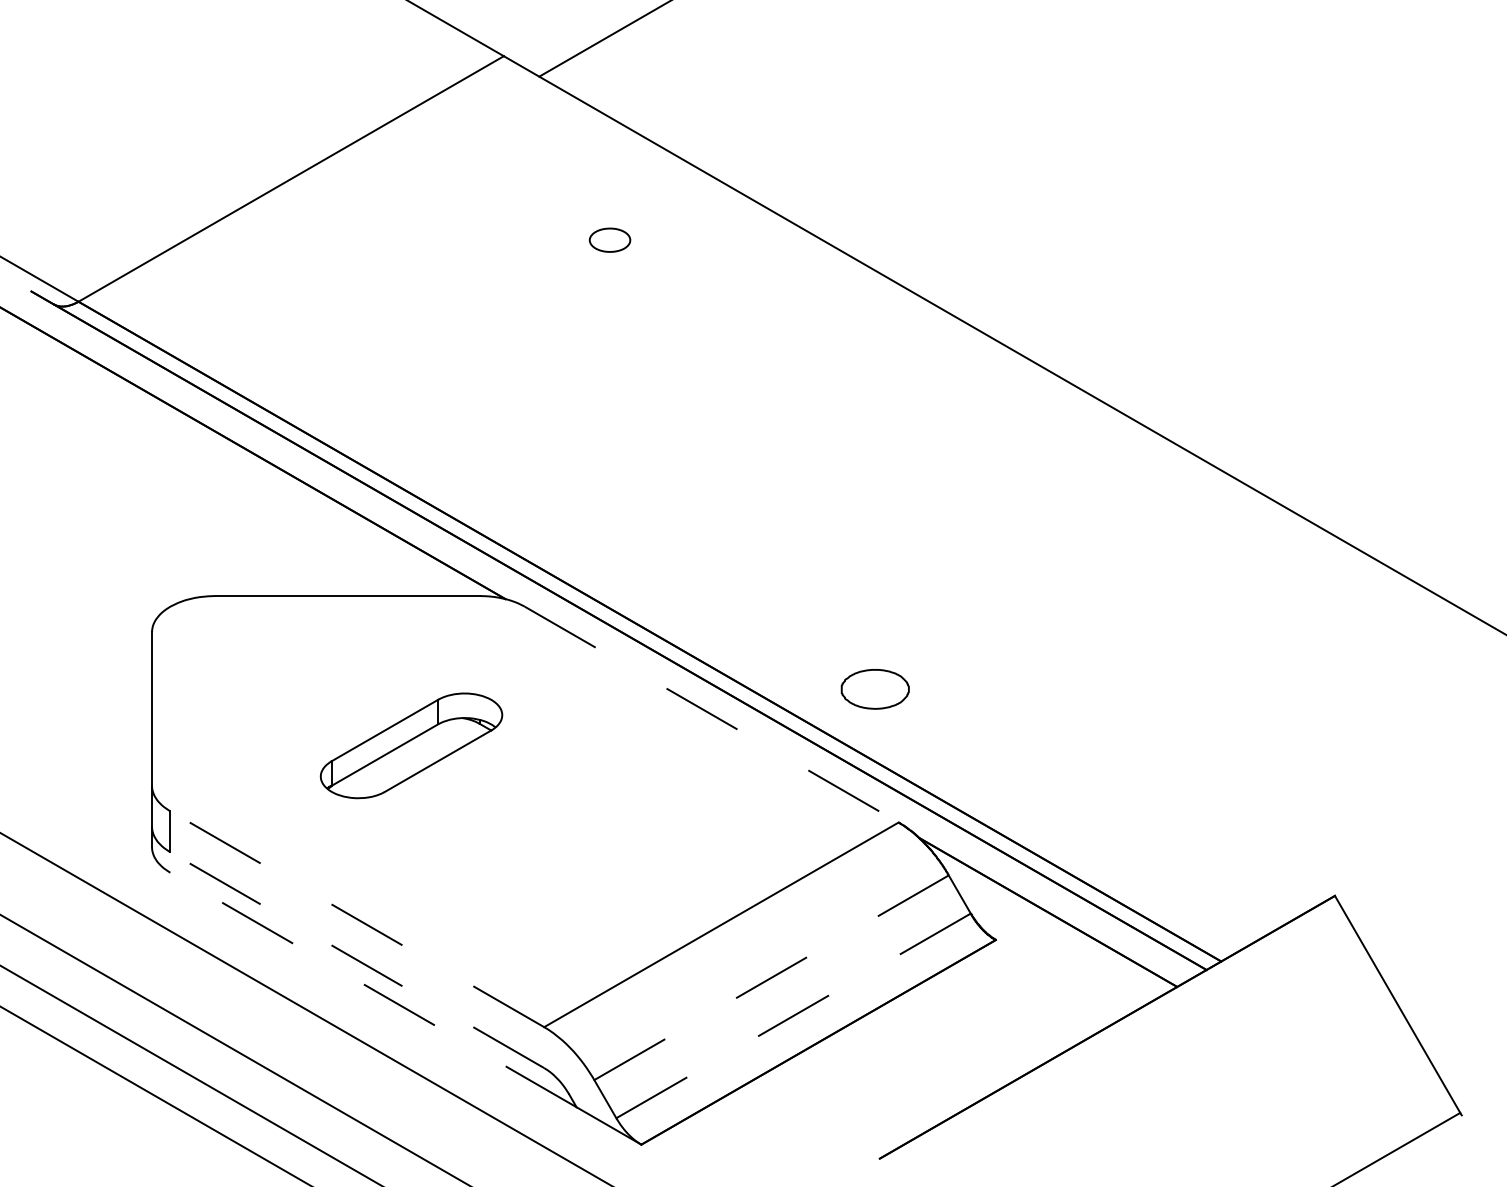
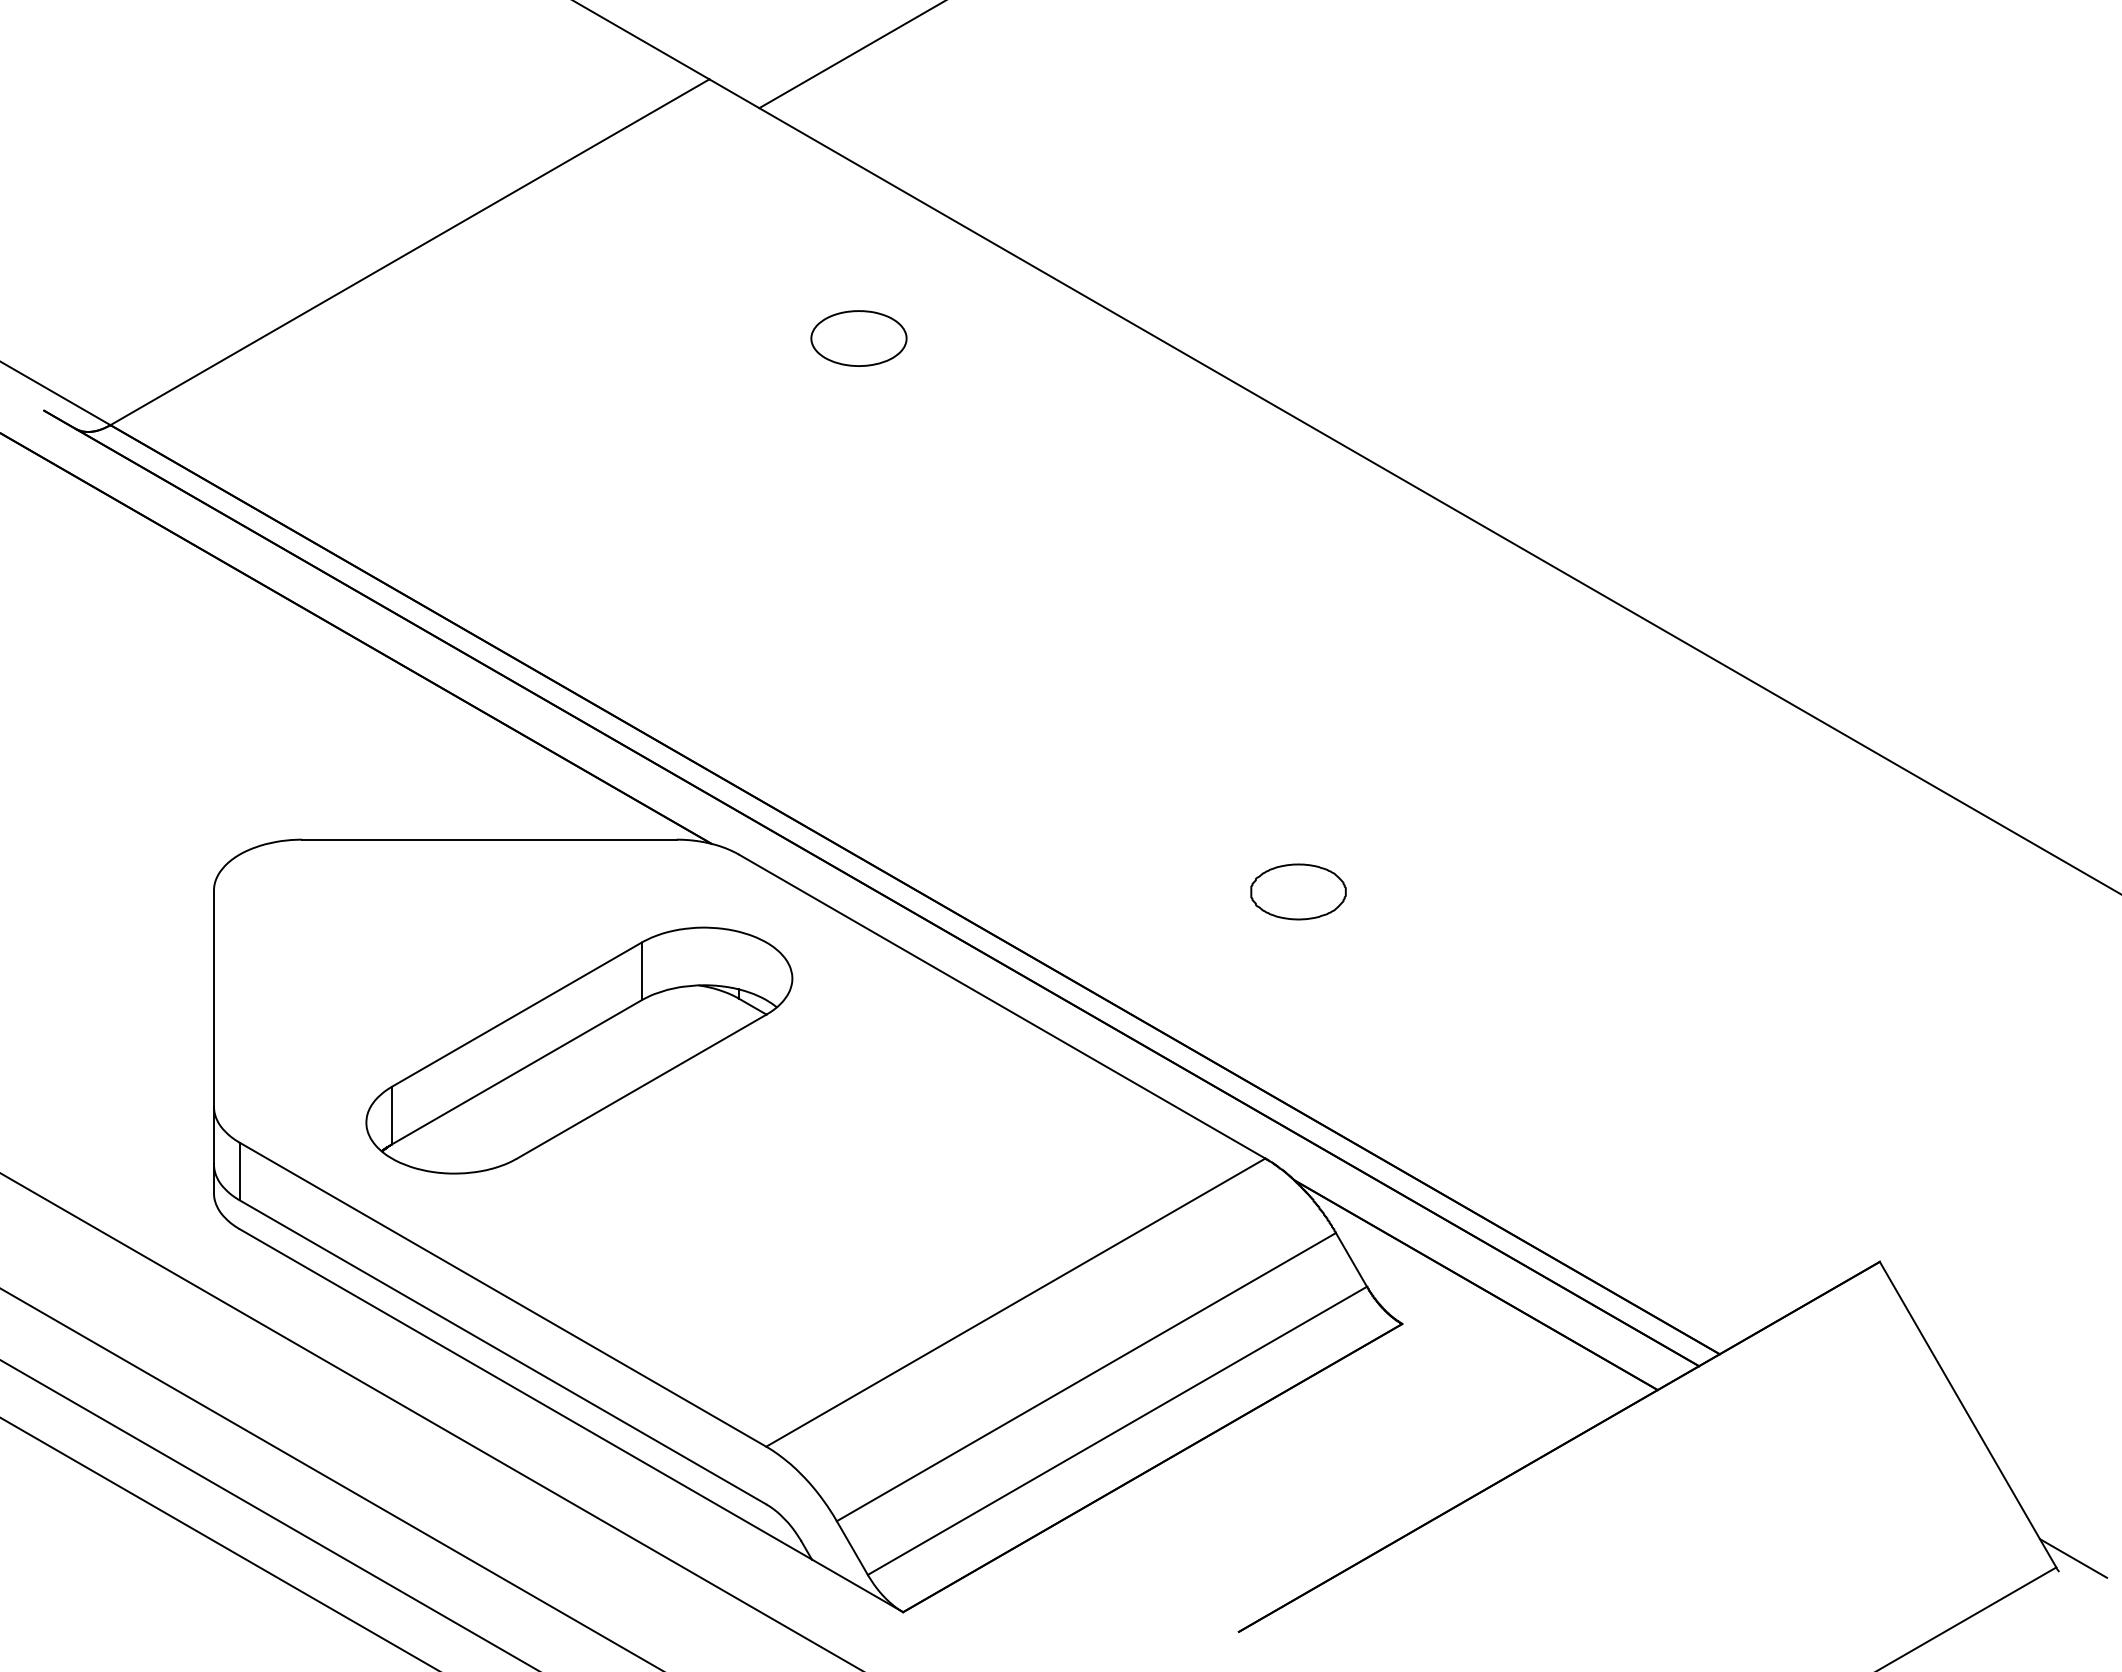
part: (609, 240) -> (858, 338), size x1.67
part: (875, 689) -> (1298, 891), moved
line: (711, 714) -> (1002, 1006), dashed -> solid
part: (411, 745) -> (579, 1050), size x1.67
line: (357, 919) -> (503, 1294), dashed -> solid
line: (357, 960) -> (503, 1352), dashed -> solid
line: (770, 978) -> (1085, 1377), dashed -> solid
line: (373, 990) -> (525, 1394), dashed -> solid
line: (793, 1016) -> (1117, 1431), dashed -> solid
line: (1472, 1106) -> (2073, 1558), added

